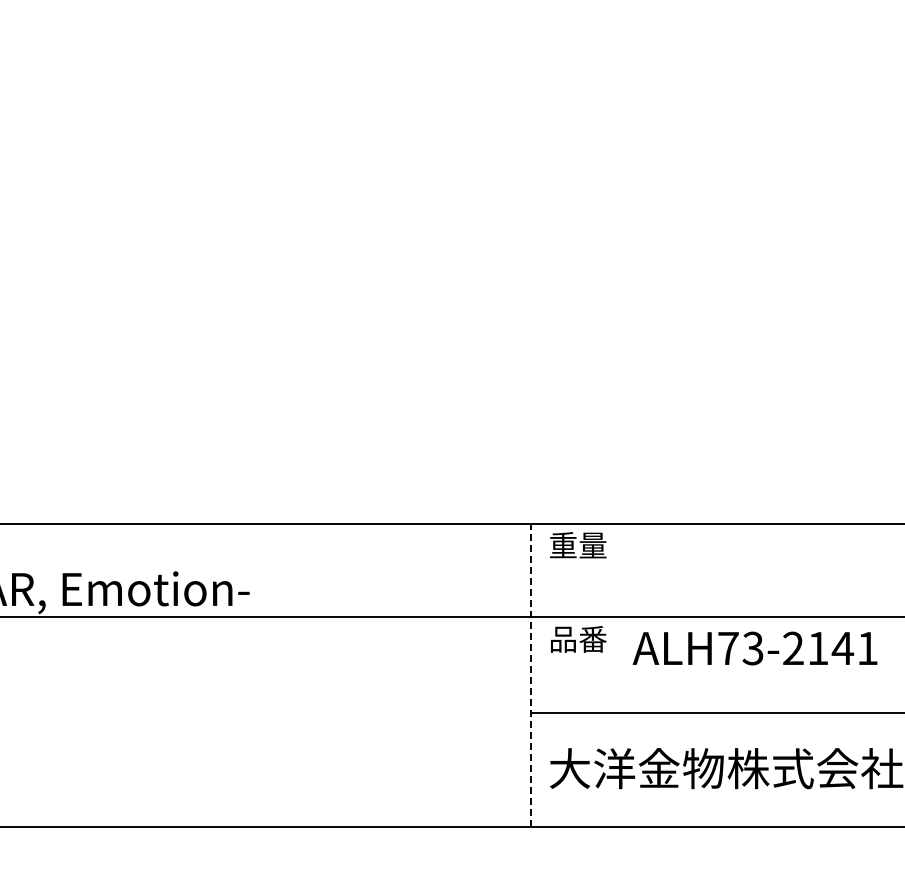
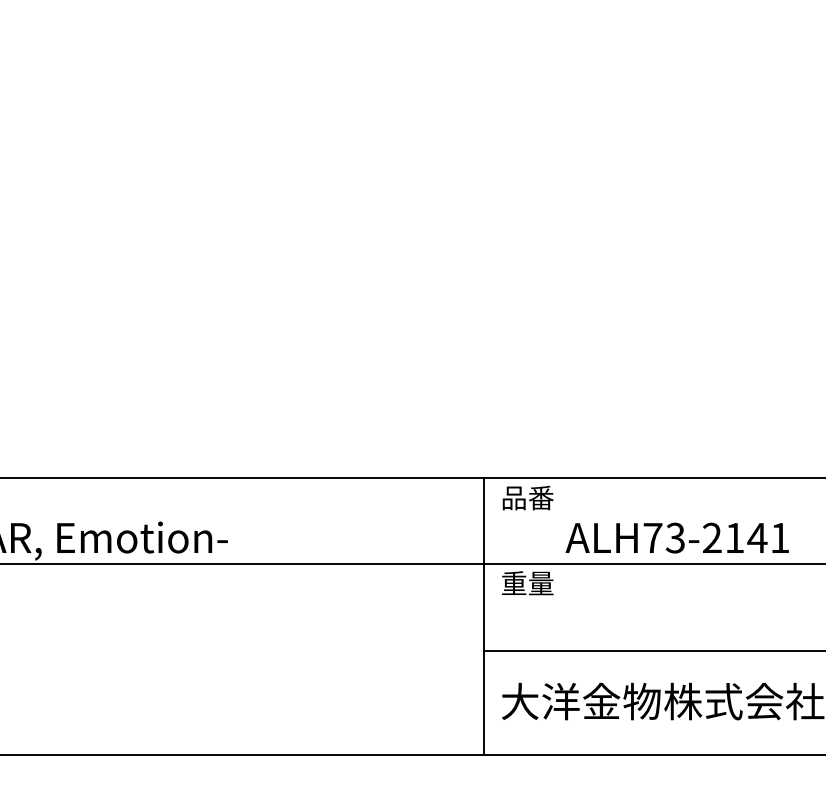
text: (578, 545) -> (527, 497), 重量 -> 品番
text: (578, 638) -> (527, 582), 品番 -> 重量
text: (754, 648) -> (676, 538), moved
line: (530, 674) -> (484, 615), dashed -> solid

